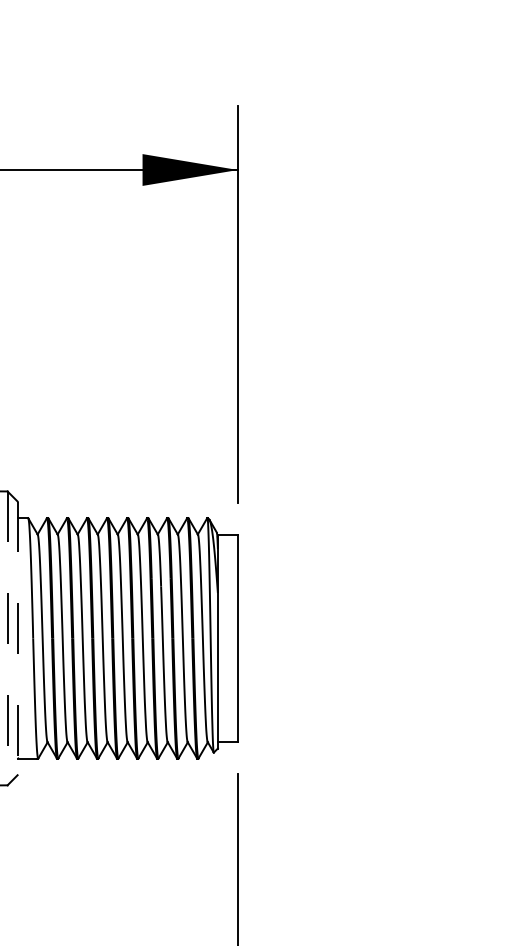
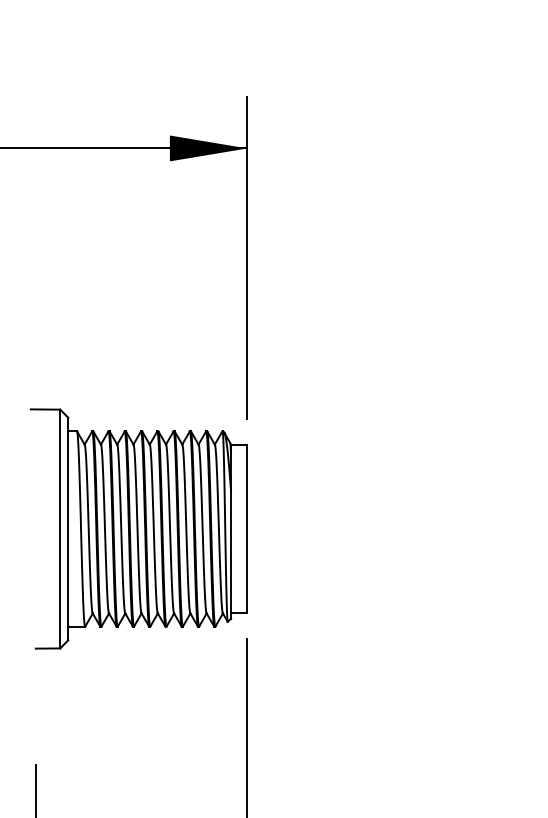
line: (7, 638) -> (60, 529), dashed -> solid
line: (17, 638) -> (68, 529), dashed -> solid

